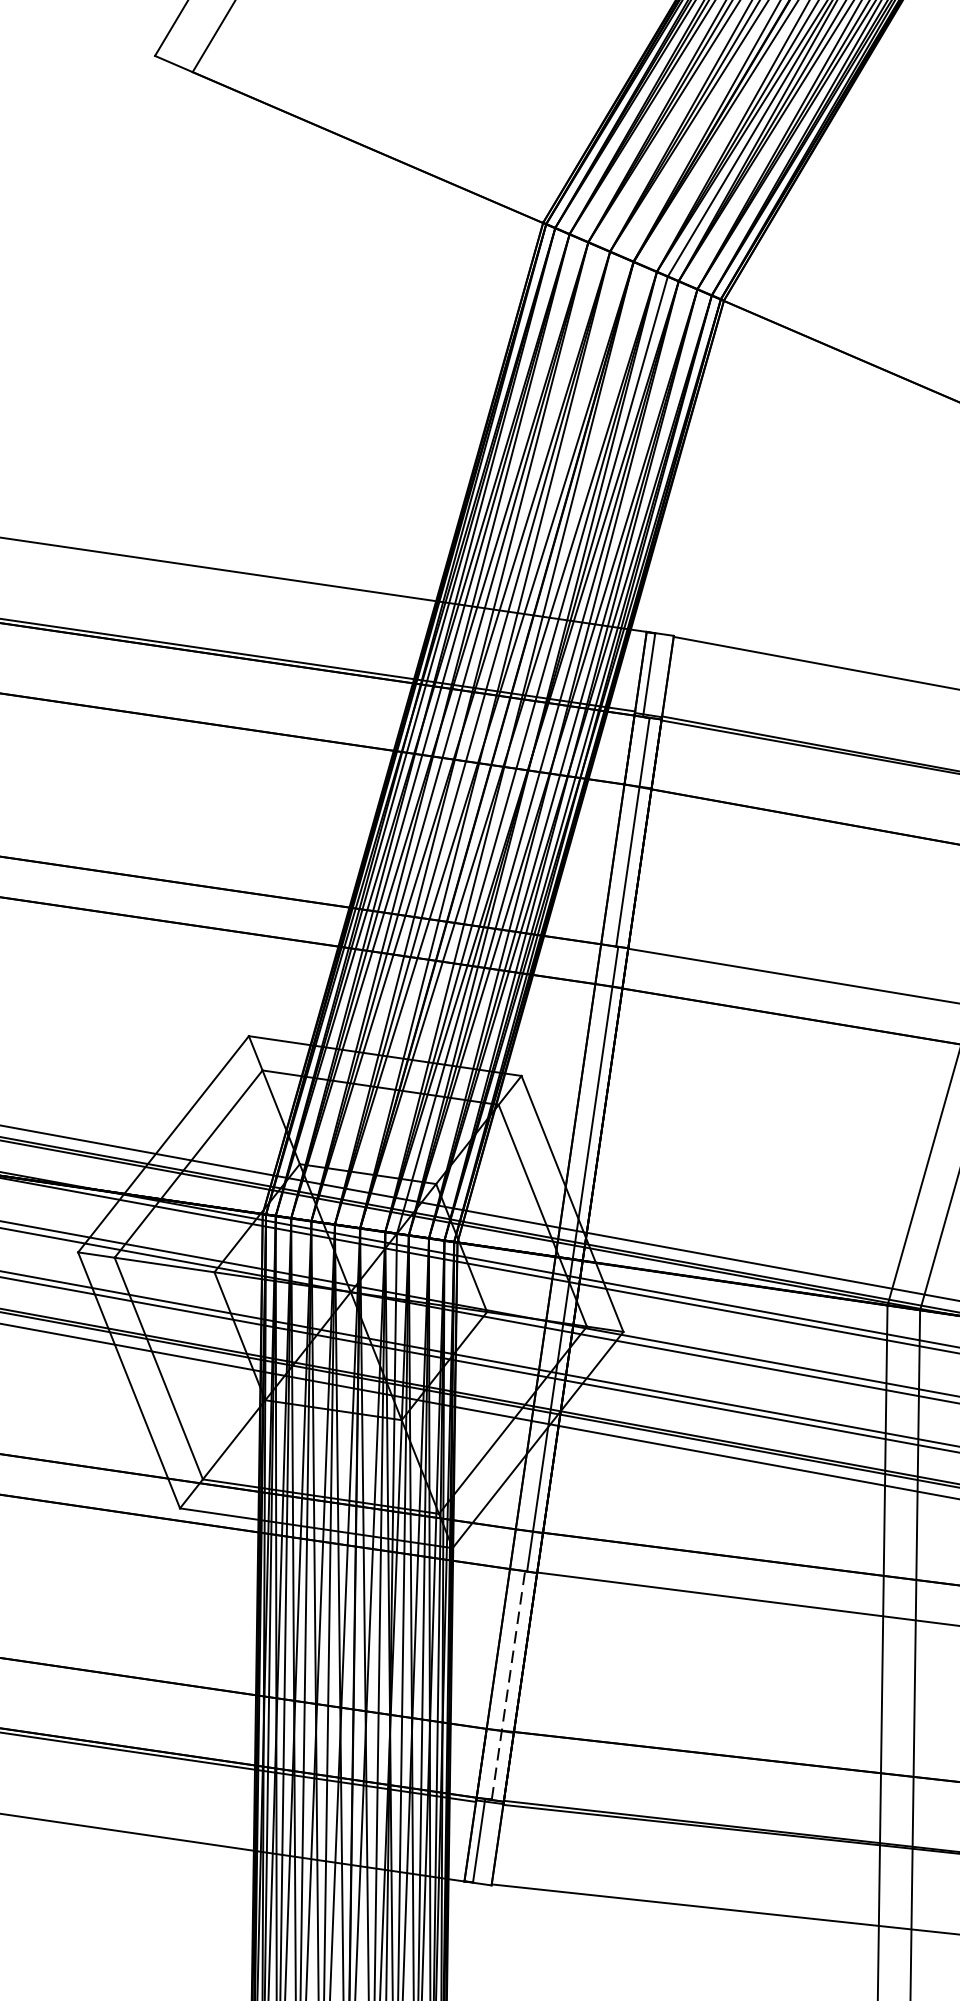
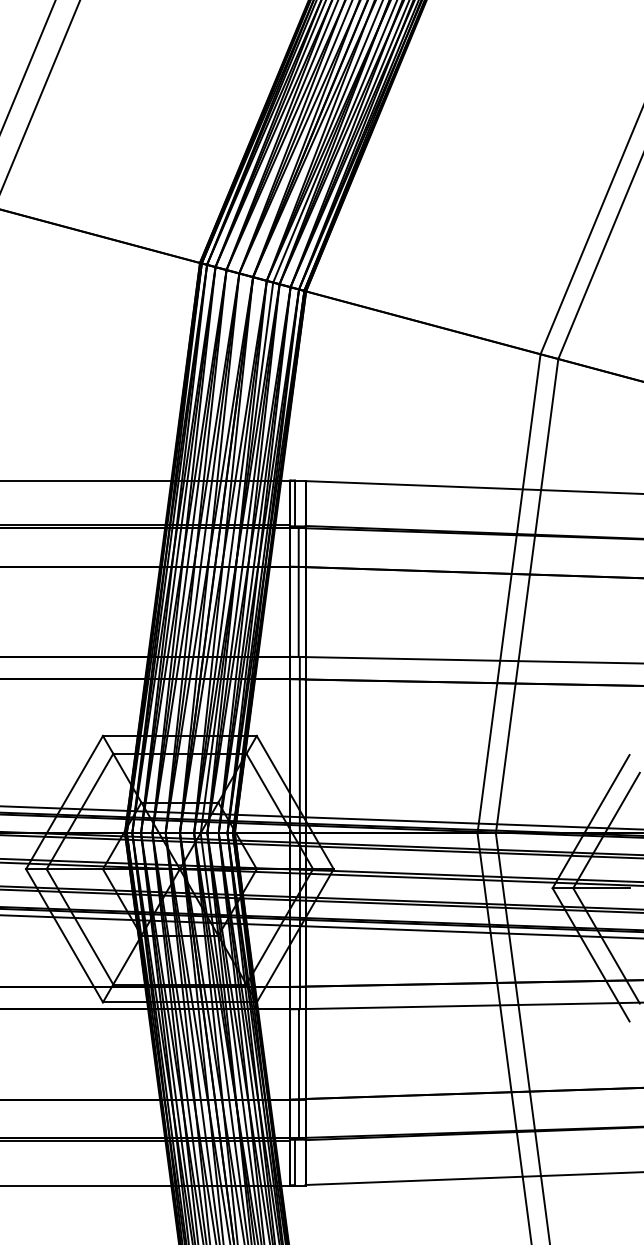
line: (508, 1684) -> (298, 1073), dashed -> solid

